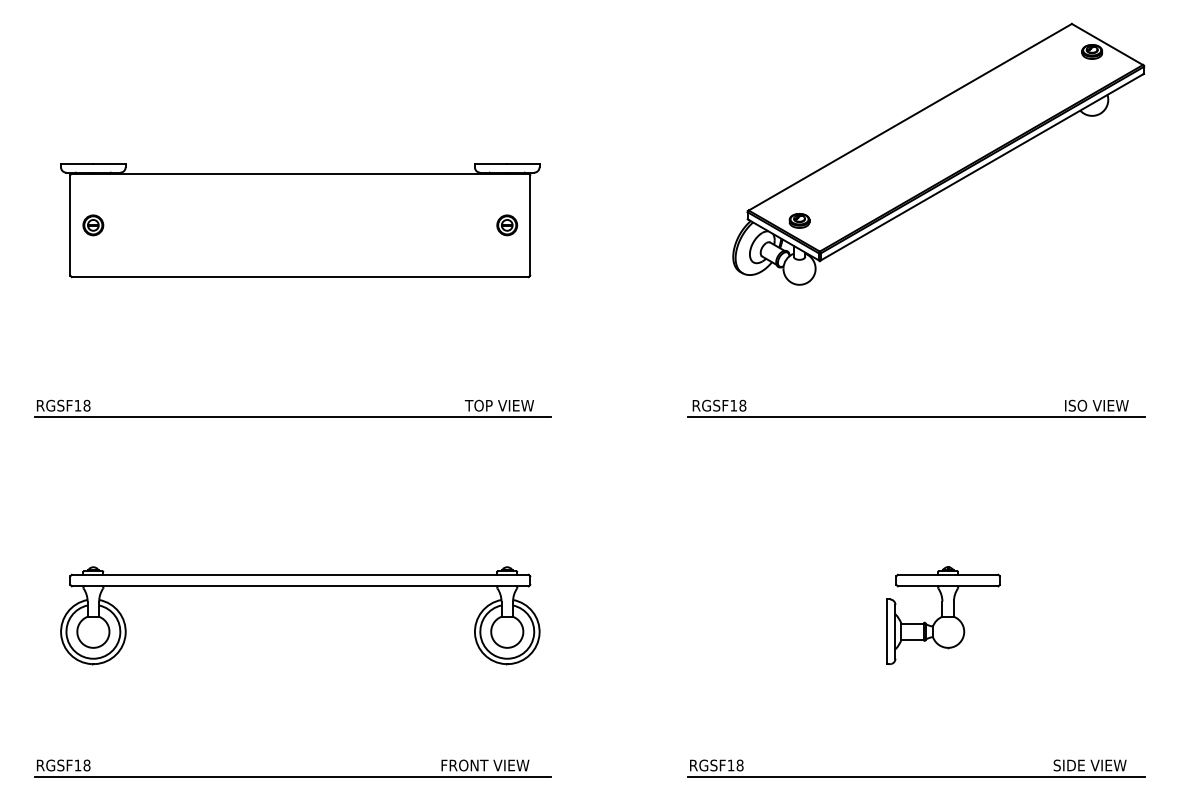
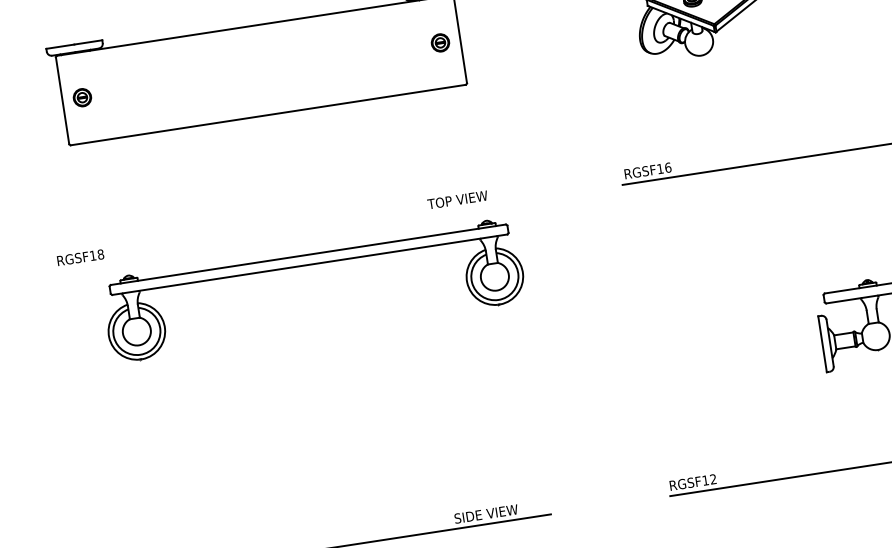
text: (742, 405) -> (667, 167), RGSF18 -> RGSF16
line: (292, 417) -> (280, 237), removed
part: (300, 586) -> (310, 264), moved
text: (485, 765) -> (493, 513), FRONT VIEW -> SIDE VIEW
text: (739, 765) -> (712, 479), RGSF18 -> RGSF12

